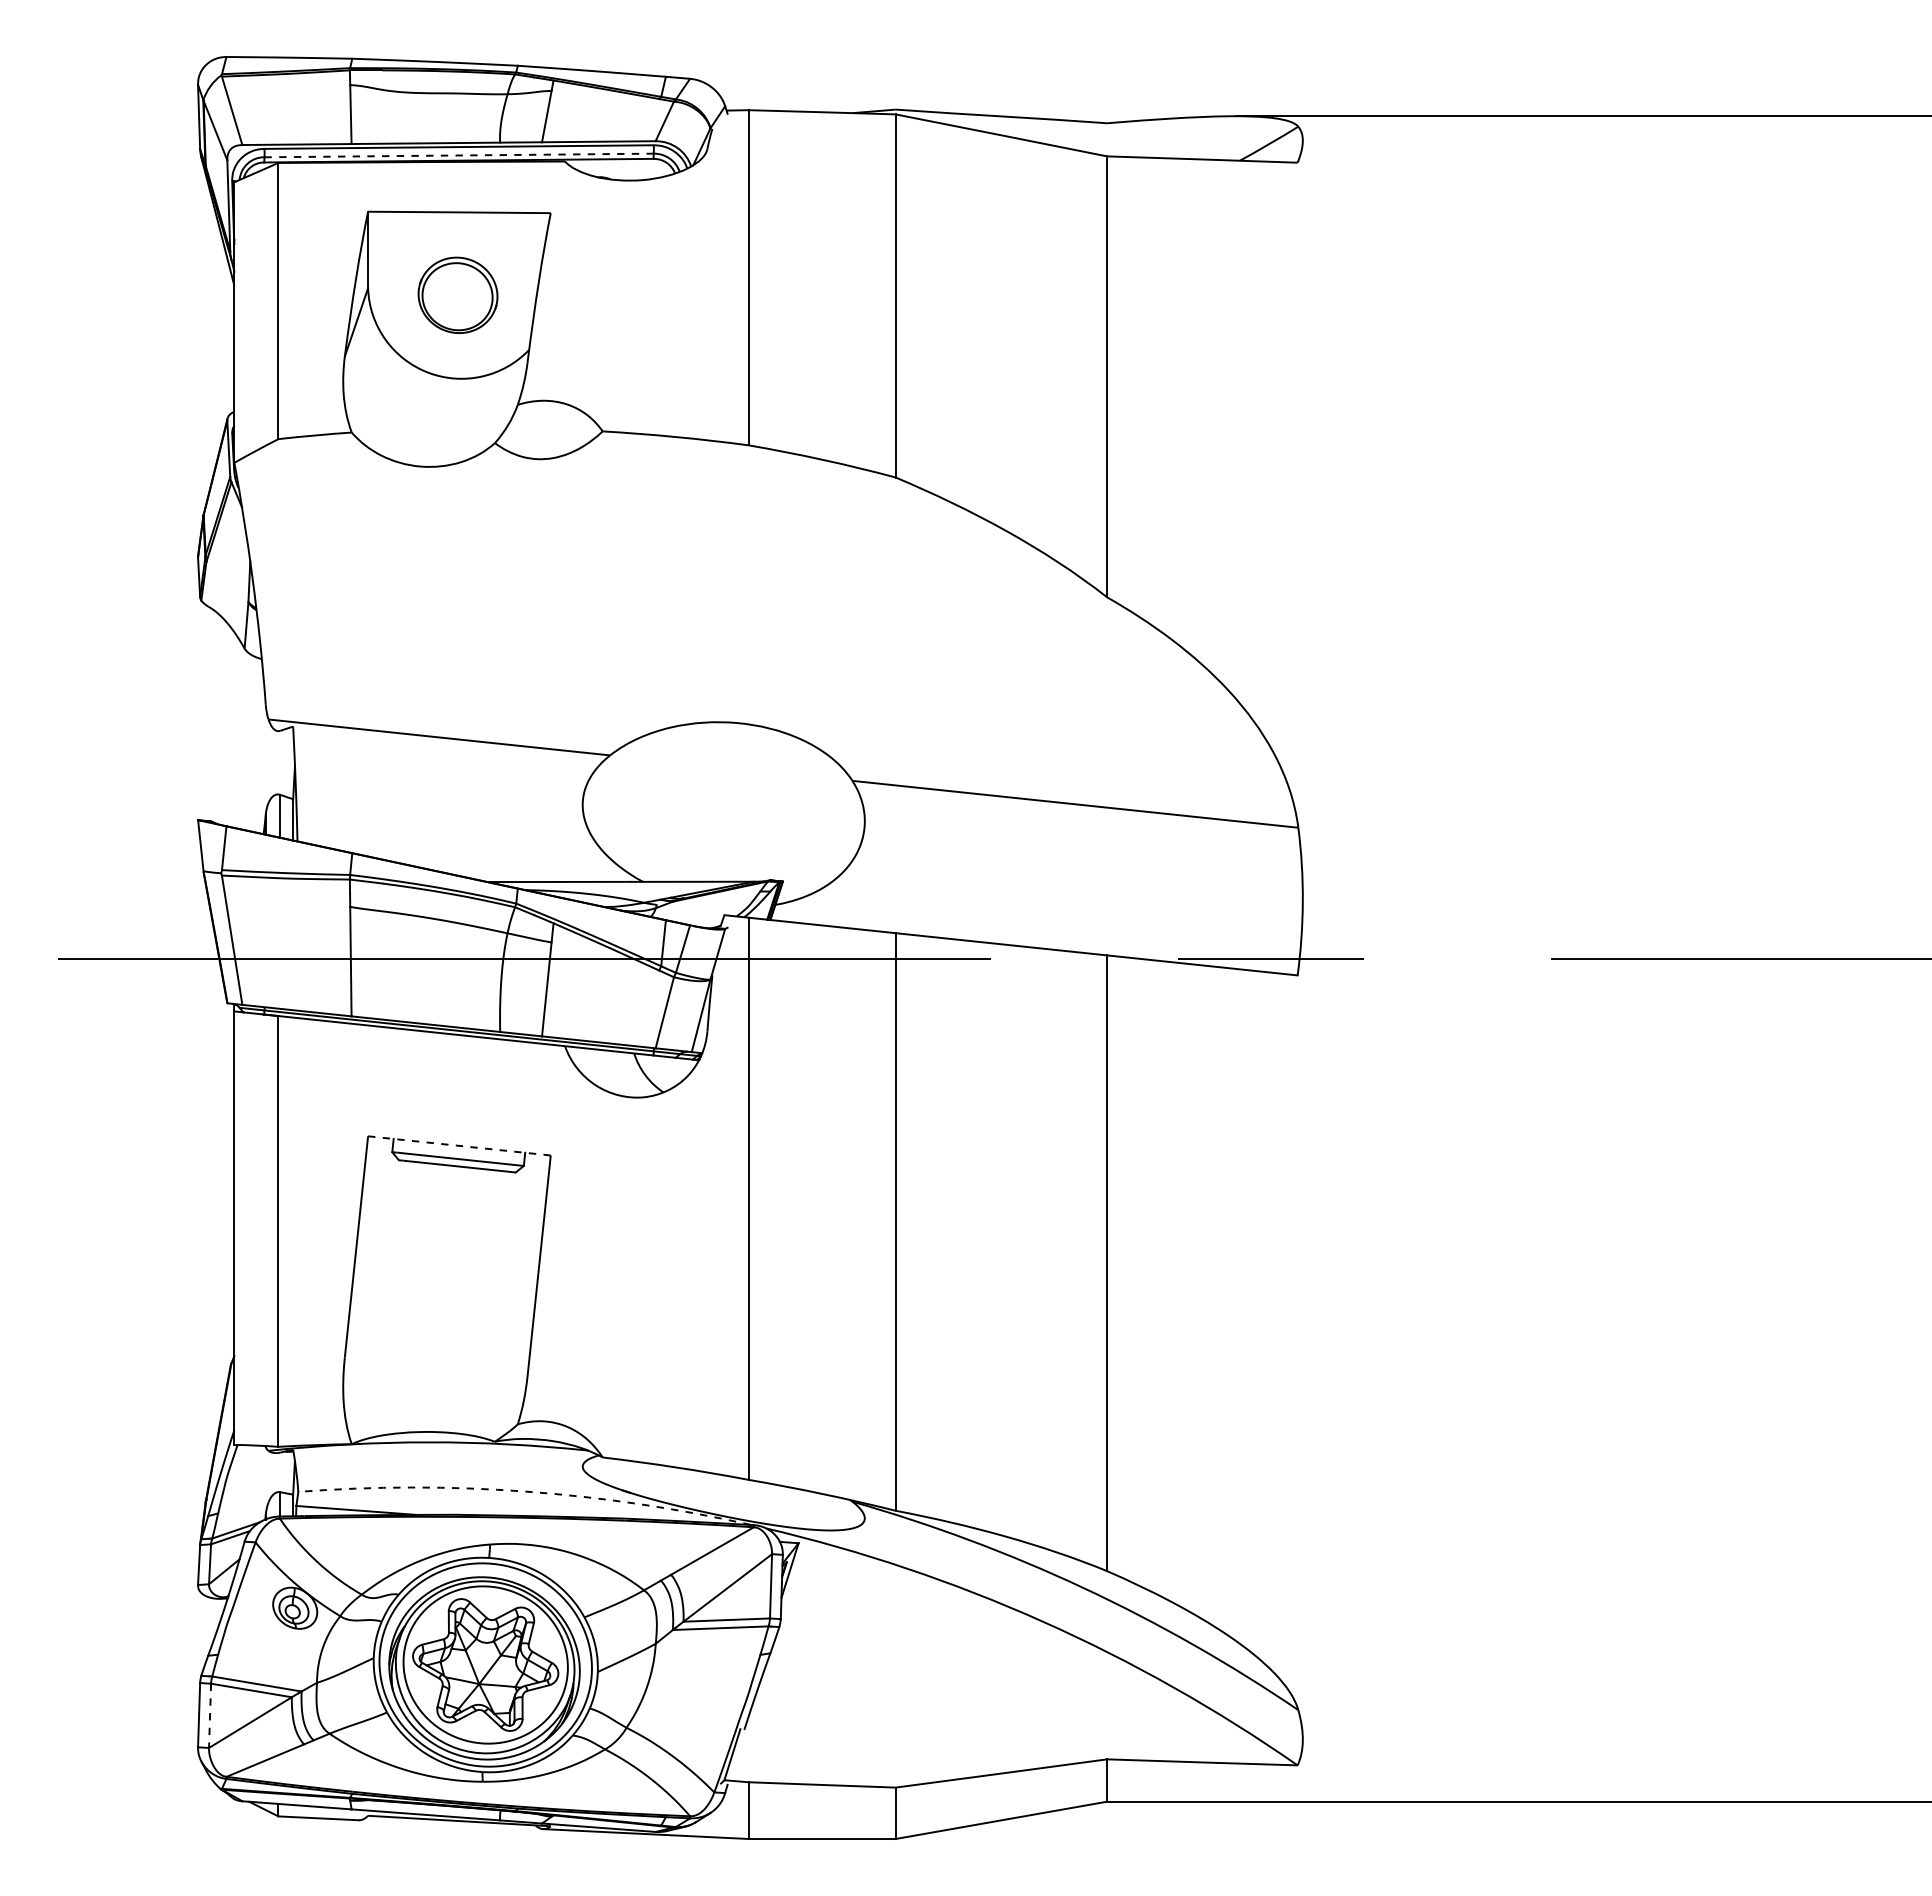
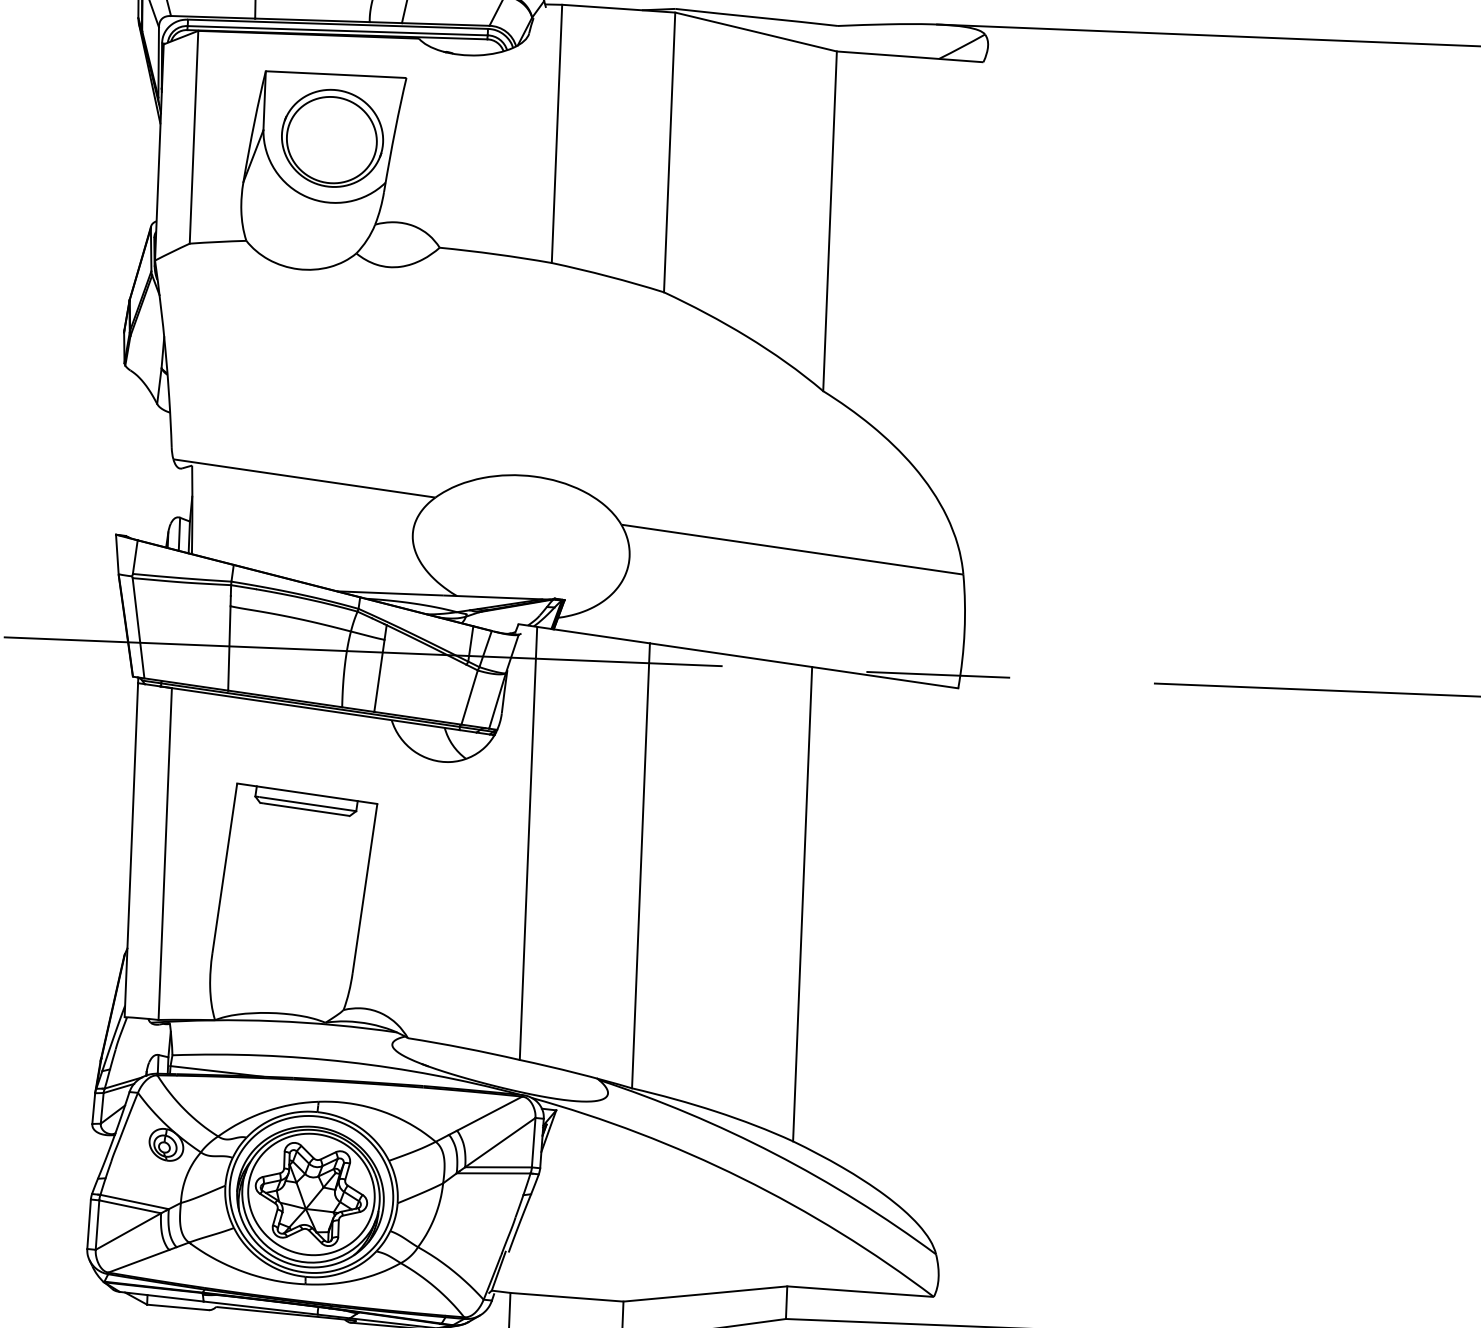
line: (459, 155) -> (337, 30), dashed -> solid
part: (457, 295) -> (332, 138), size x1.67
line: (459, 1145) -> (307, 793), dashed -> solid
arc: (525, 1491) -> (347, 1062), dashed -> solid
line: (210, 1716) -> (97, 1225), dashed -> solid

